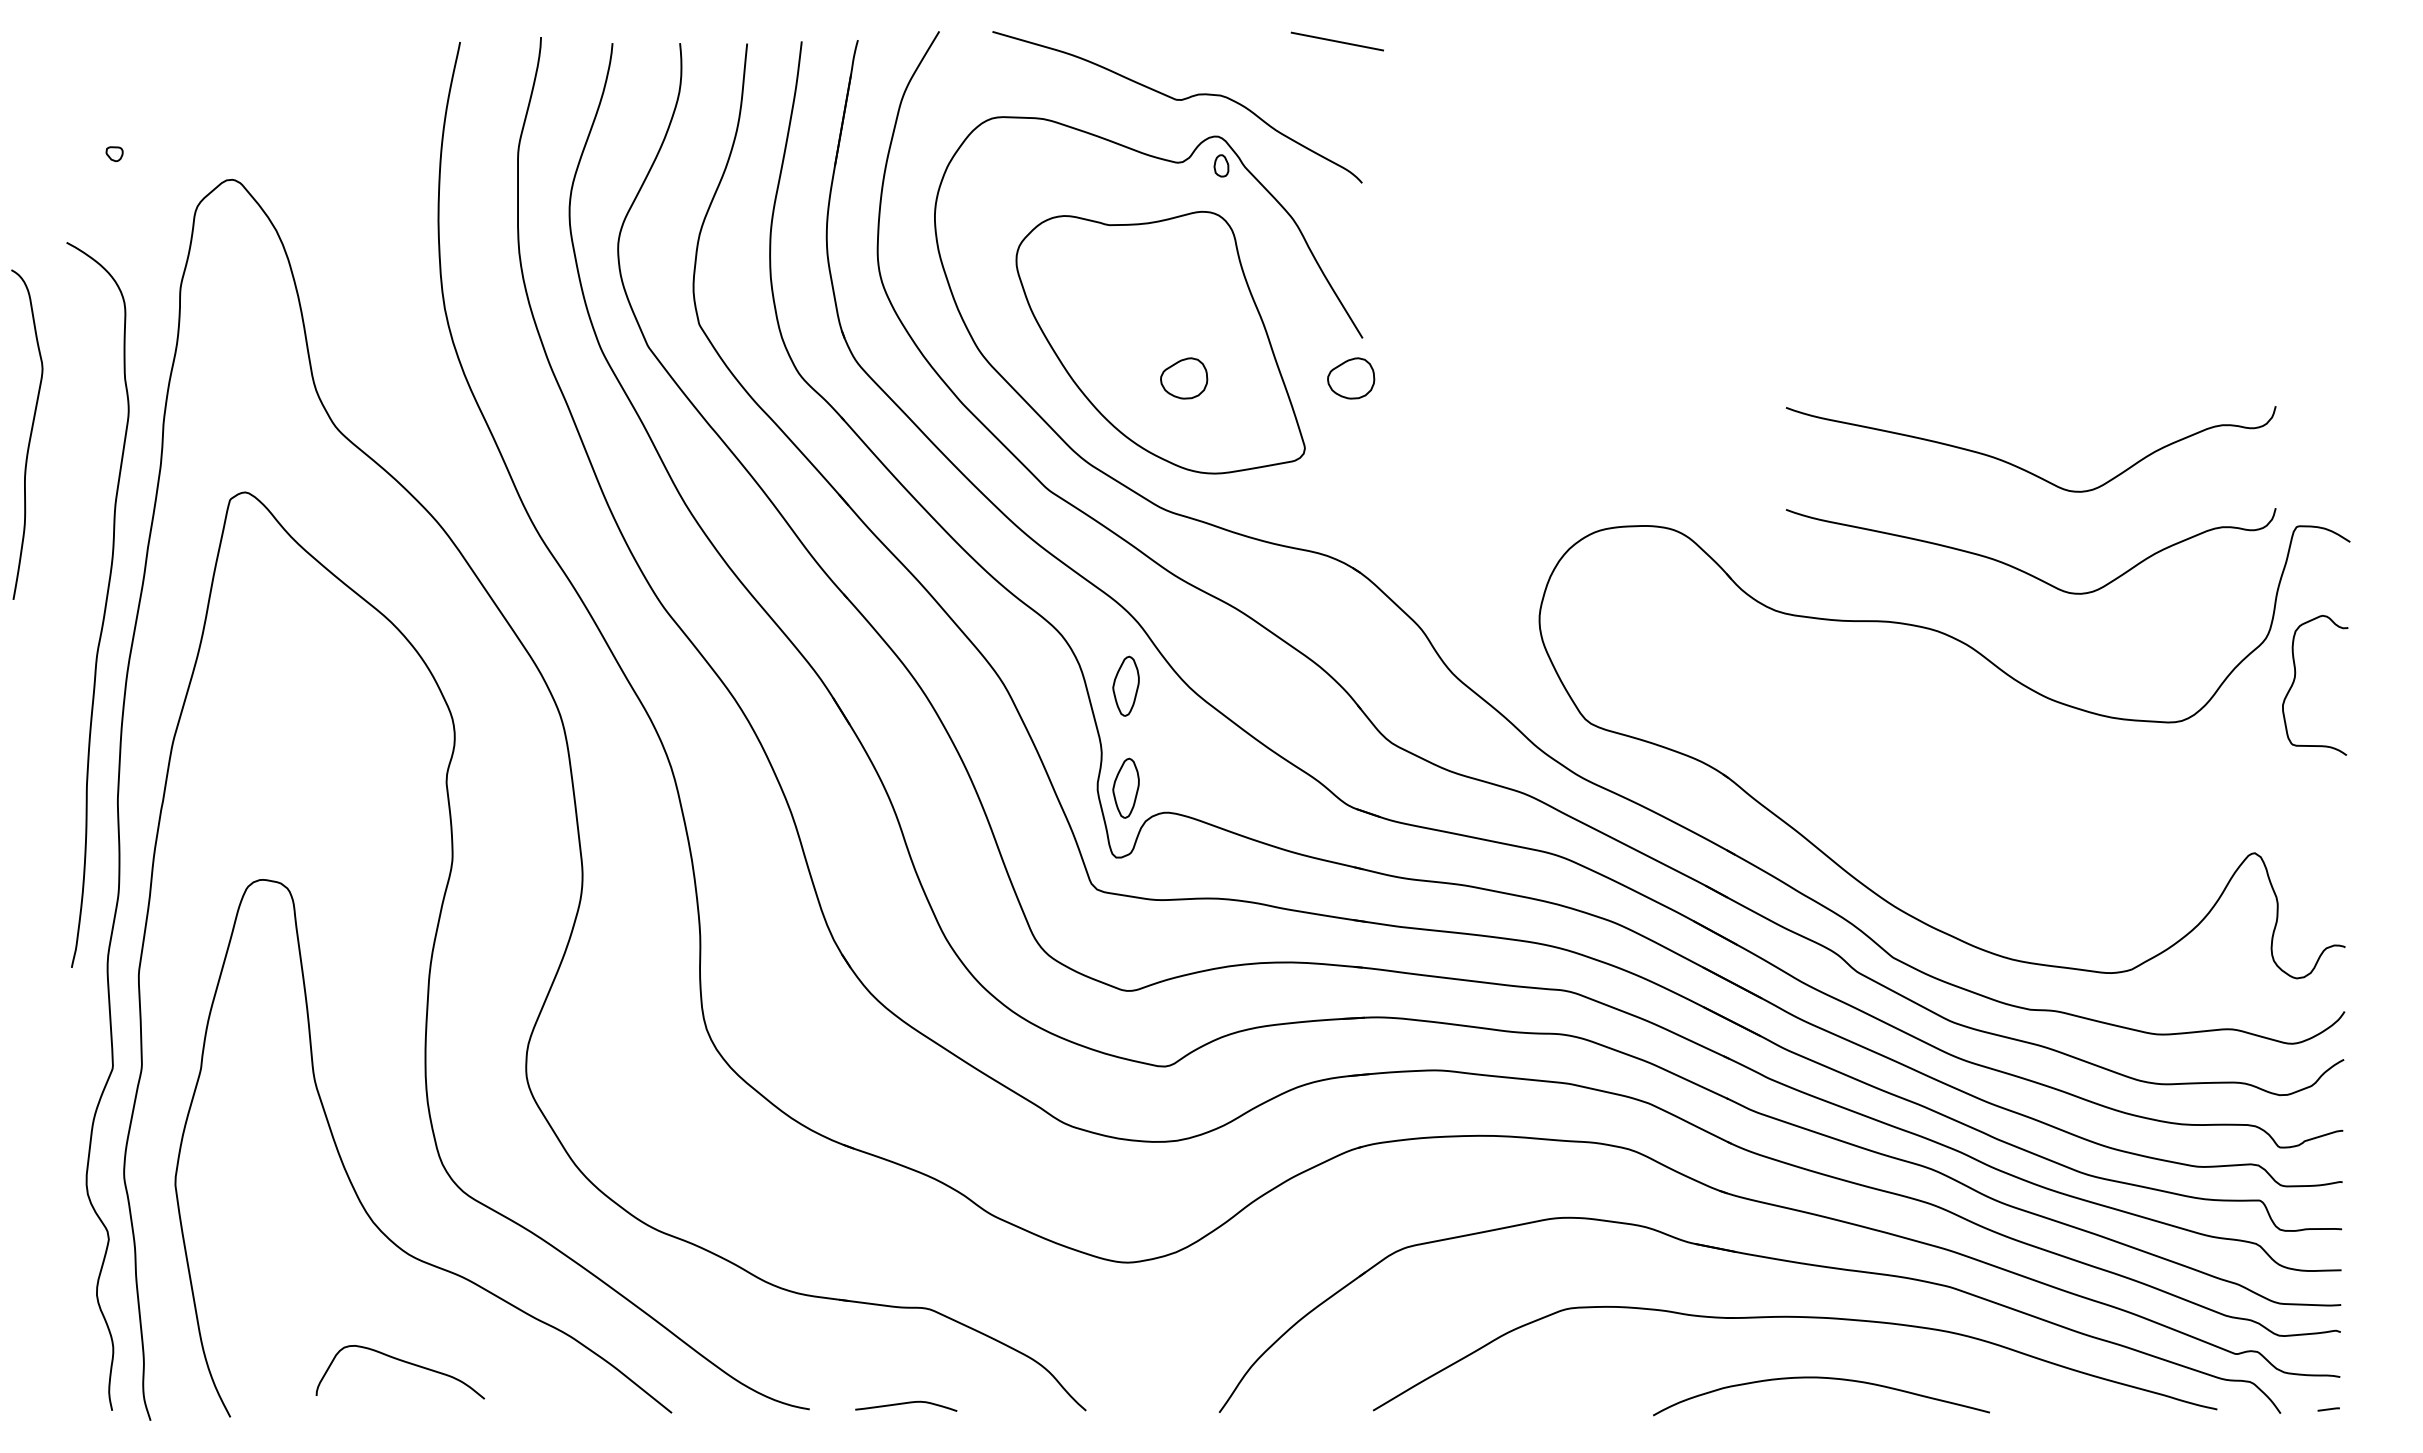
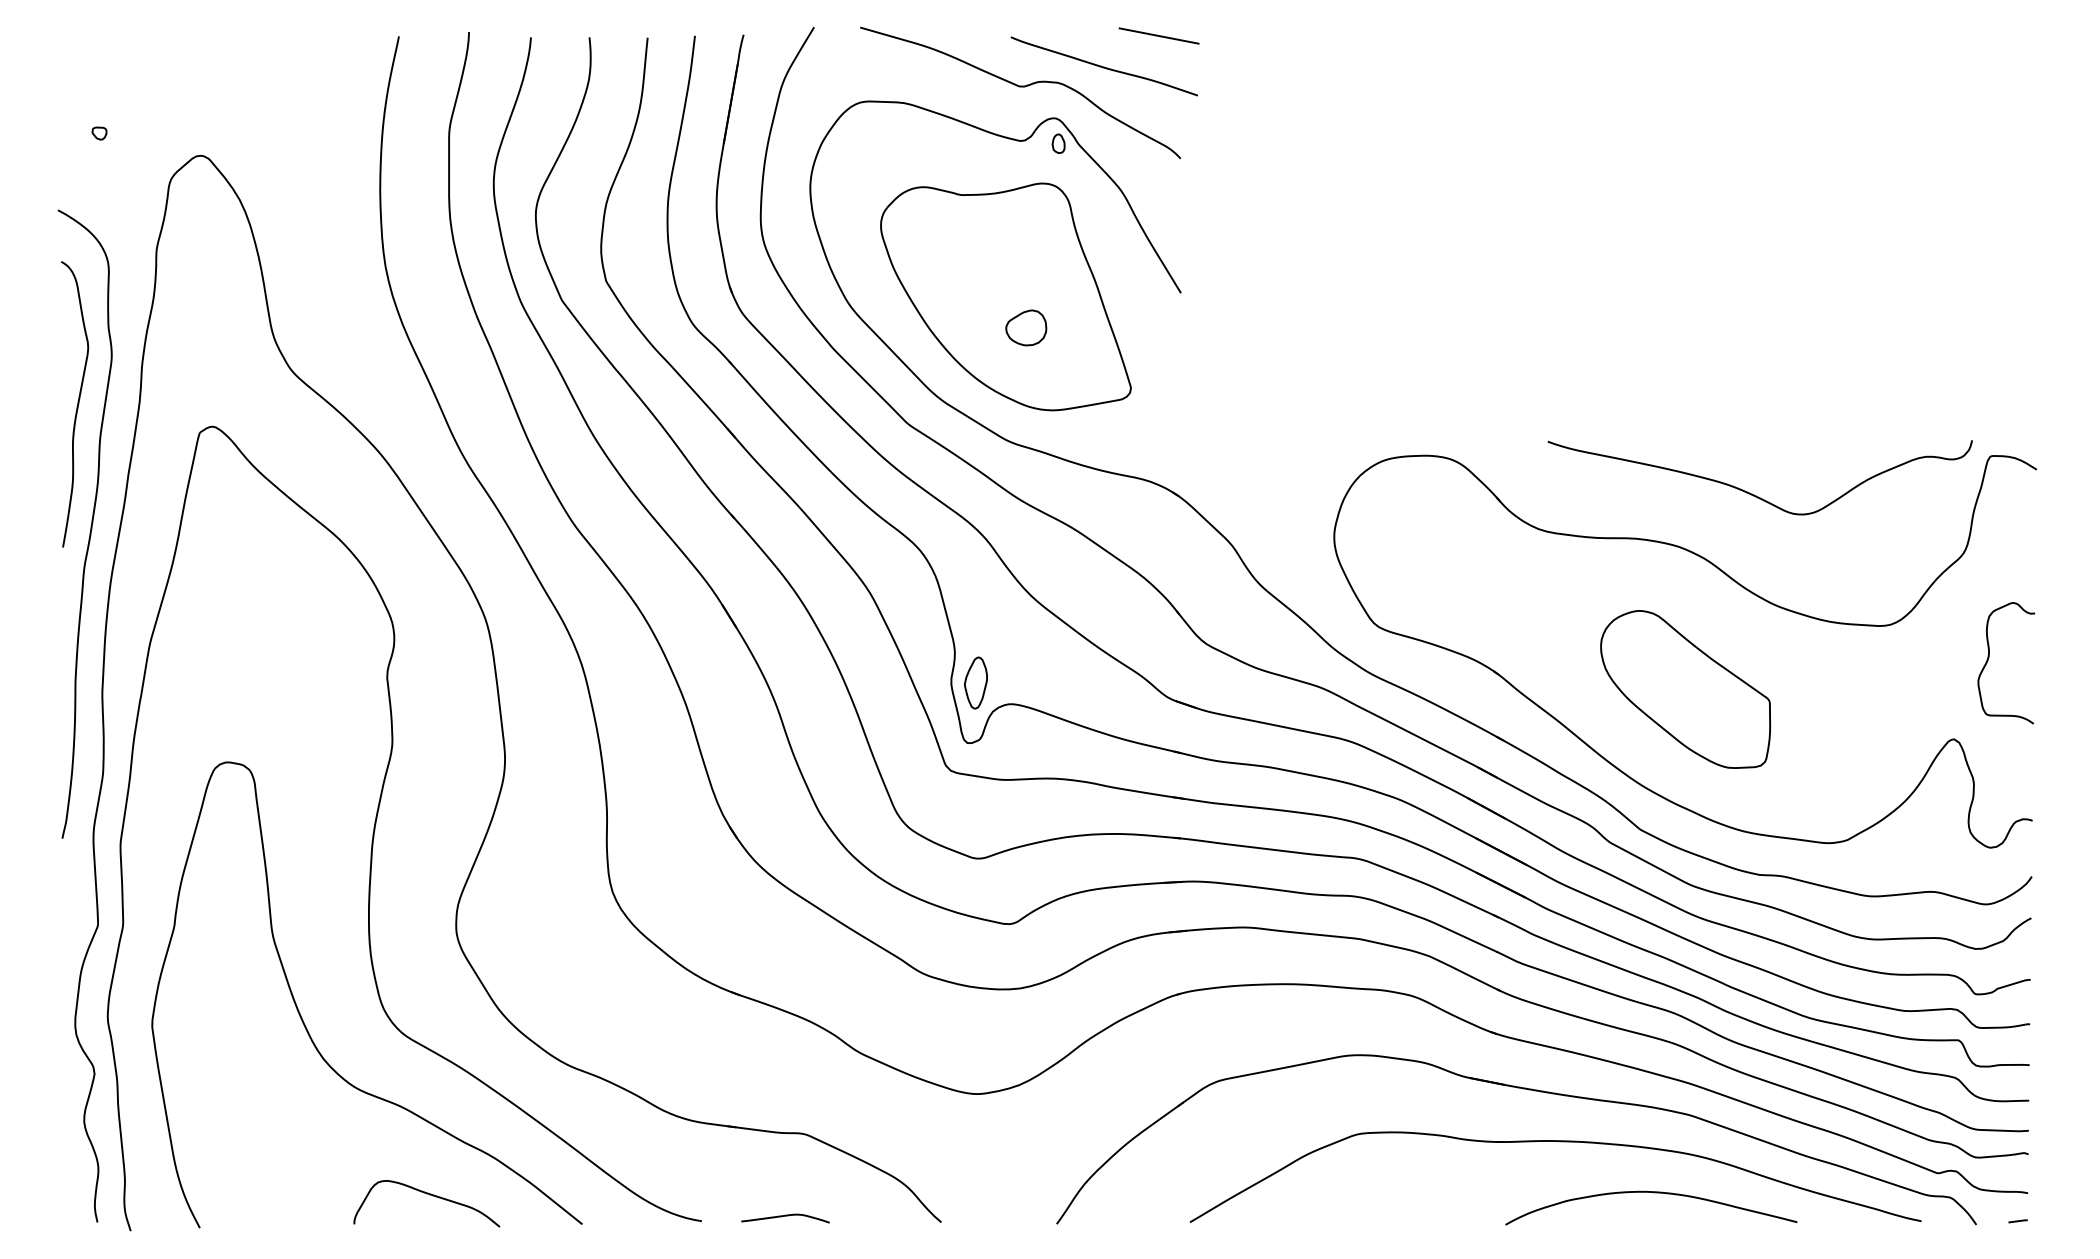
curve: (1274, 77) -> (1104, 67), added
part: (1351, 378) -> (1171, 327), removed
curve: (29, 435) -> (76, 405), moved
curve: (2021, 467) -> (1751, 405), removed
curve: (2295, 679) -> (1989, 658), moved
part: (1125, 685) -> (975, 593), removed
part: (1944, 795) -> (1685, 689), added
curve: (403, 1362) -> (429, 1195), moved
curve: (1821, 1378) -> (1651, 1192), moved

